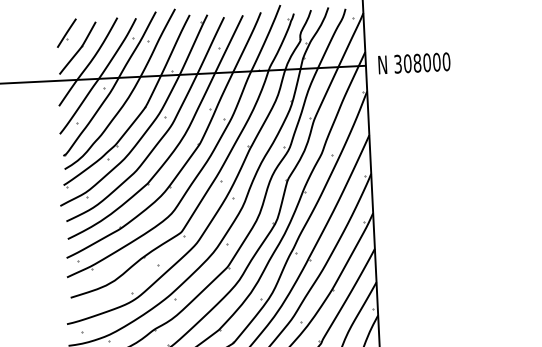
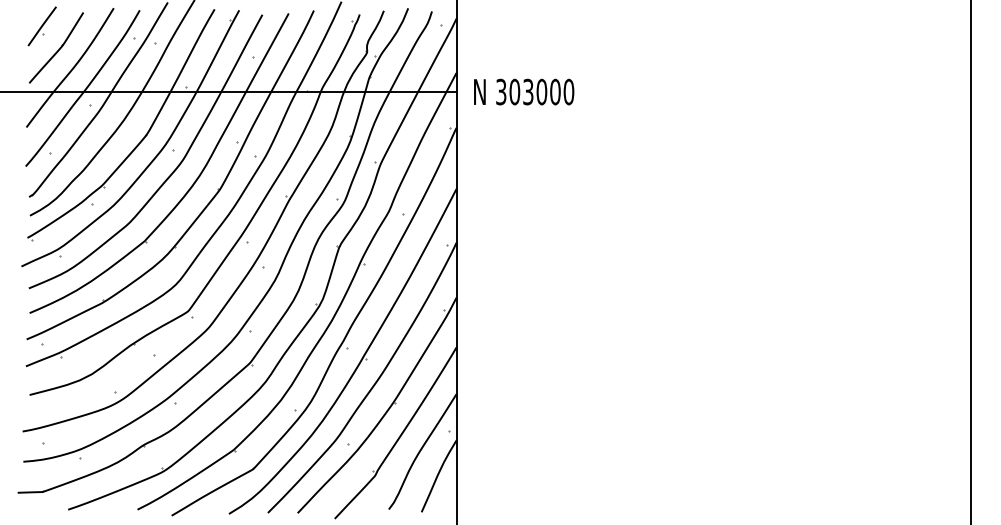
text: (417, 63) -> (528, 92), 308000 -> 303000

